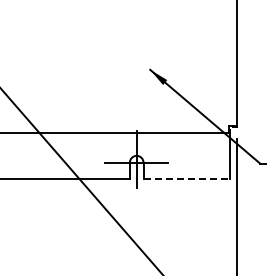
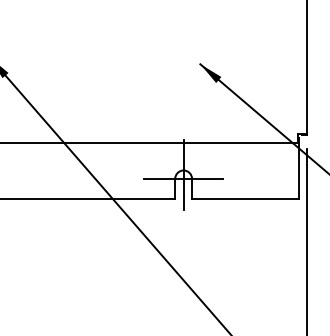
line: (187, 179) -> (246, 199), dashed -> solid

